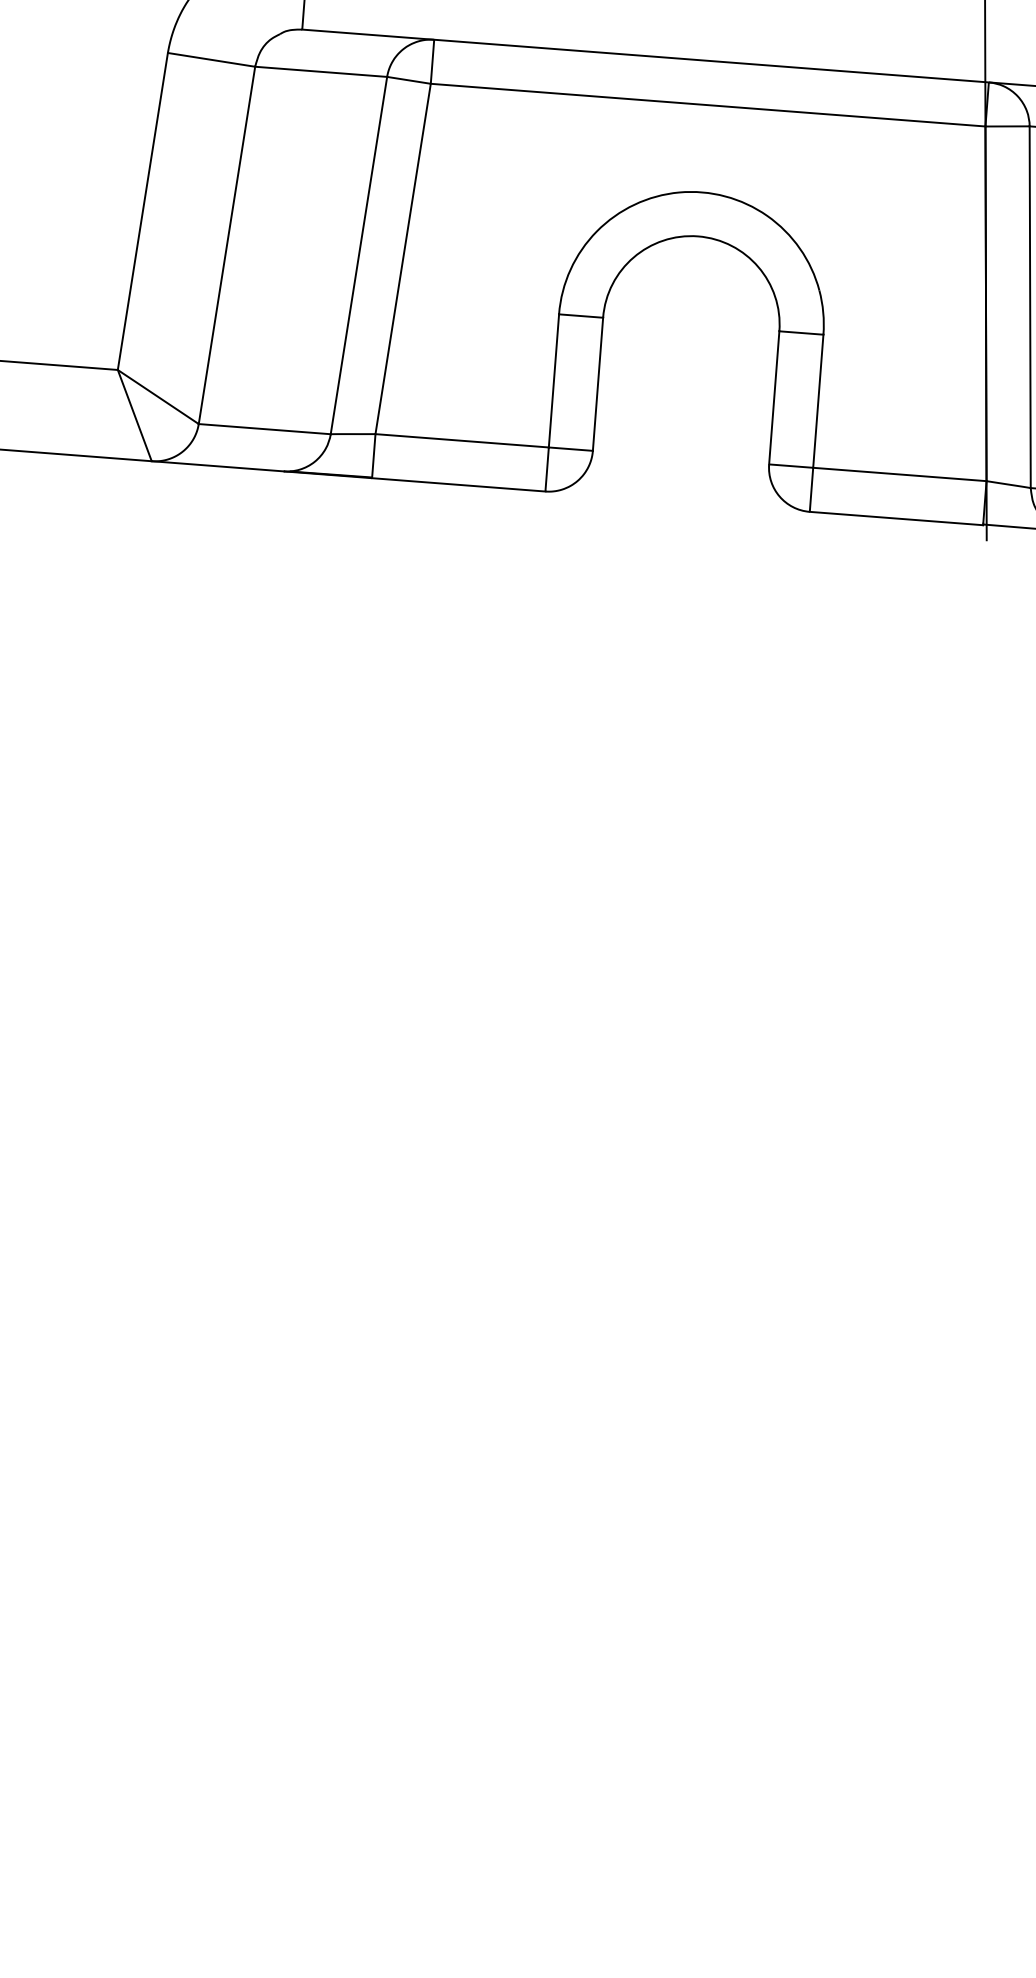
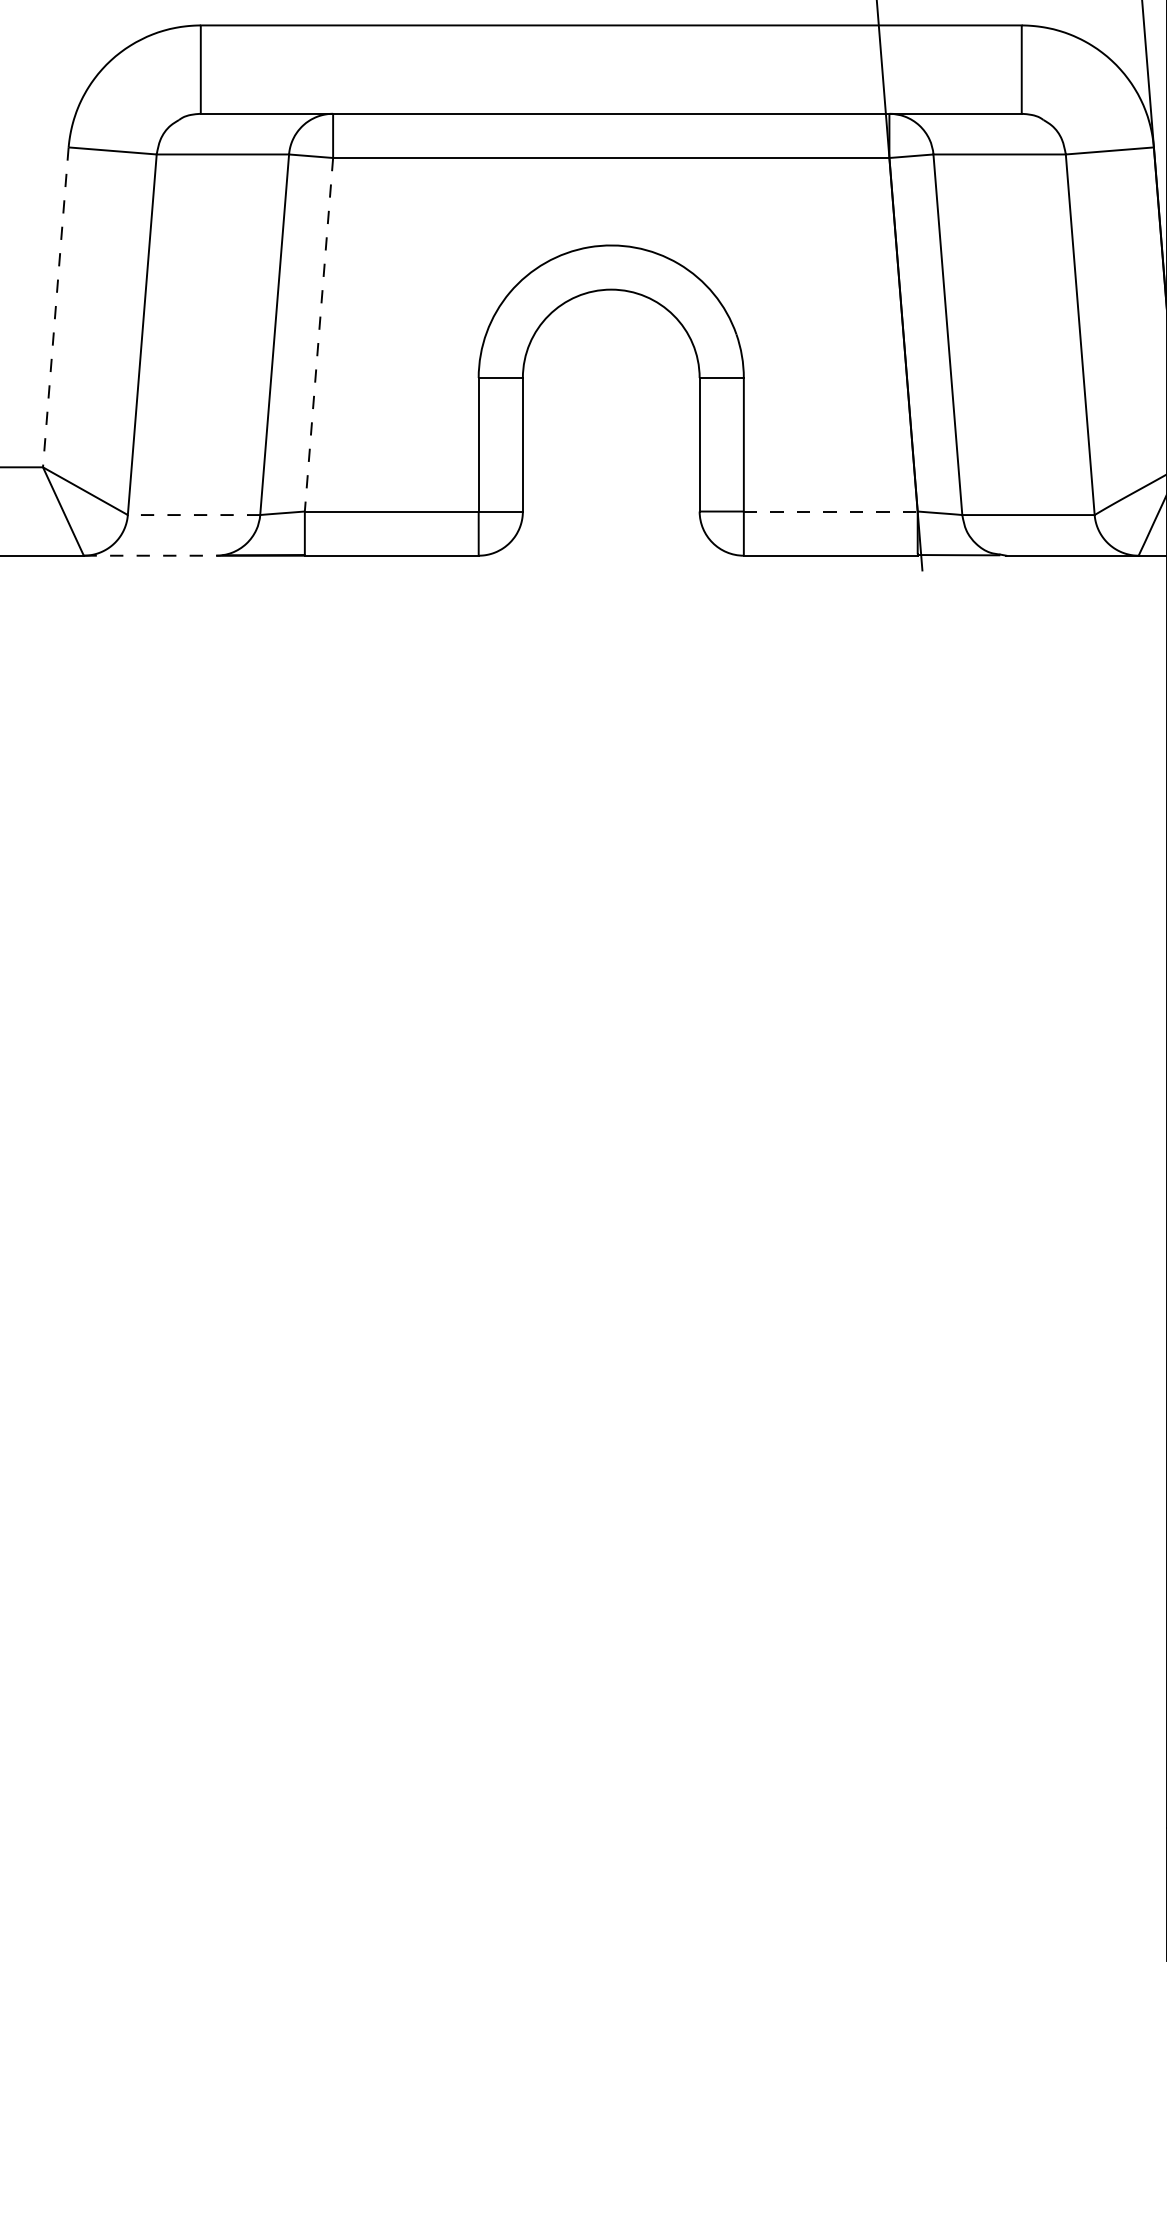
line: (142, 211) -> (55, 307), solid -> dashed
line: (402, 259) -> (318, 335), solid -> dashed
line: (264, 429) -> (193, 515), solid -> dashed
line: (218, 466) -> (150, 555), solid -> dashed
line: (899, 474) -> (830, 511), solid -> dashed

